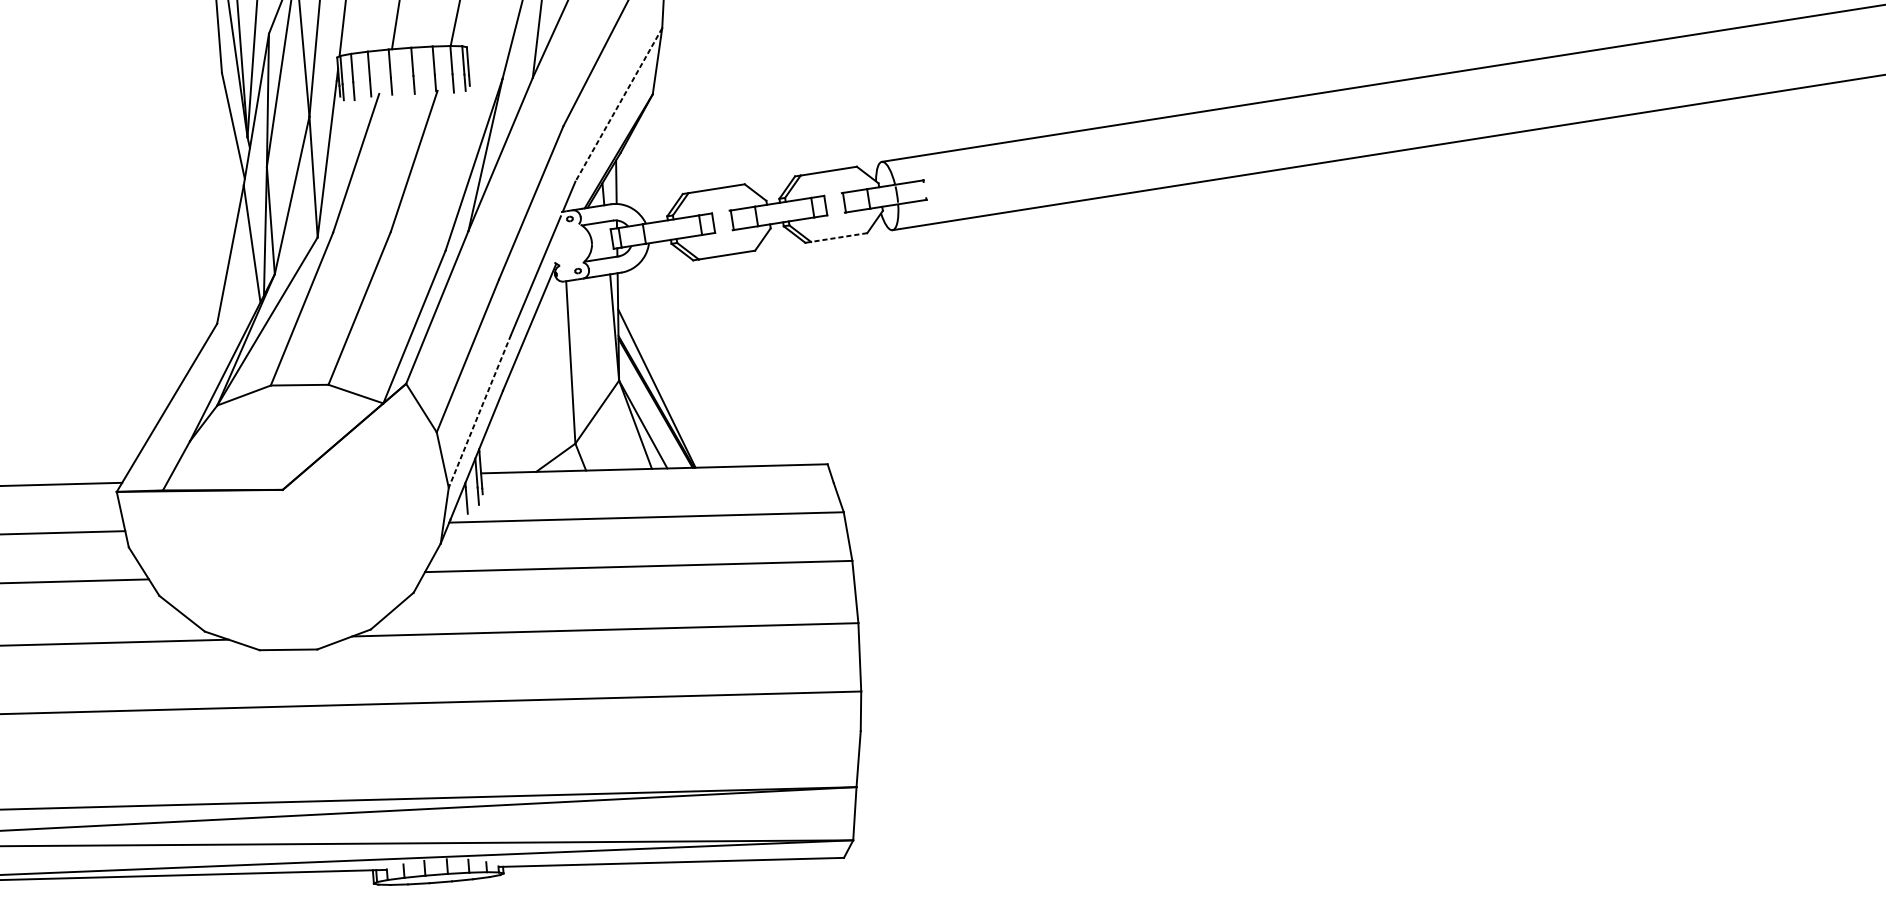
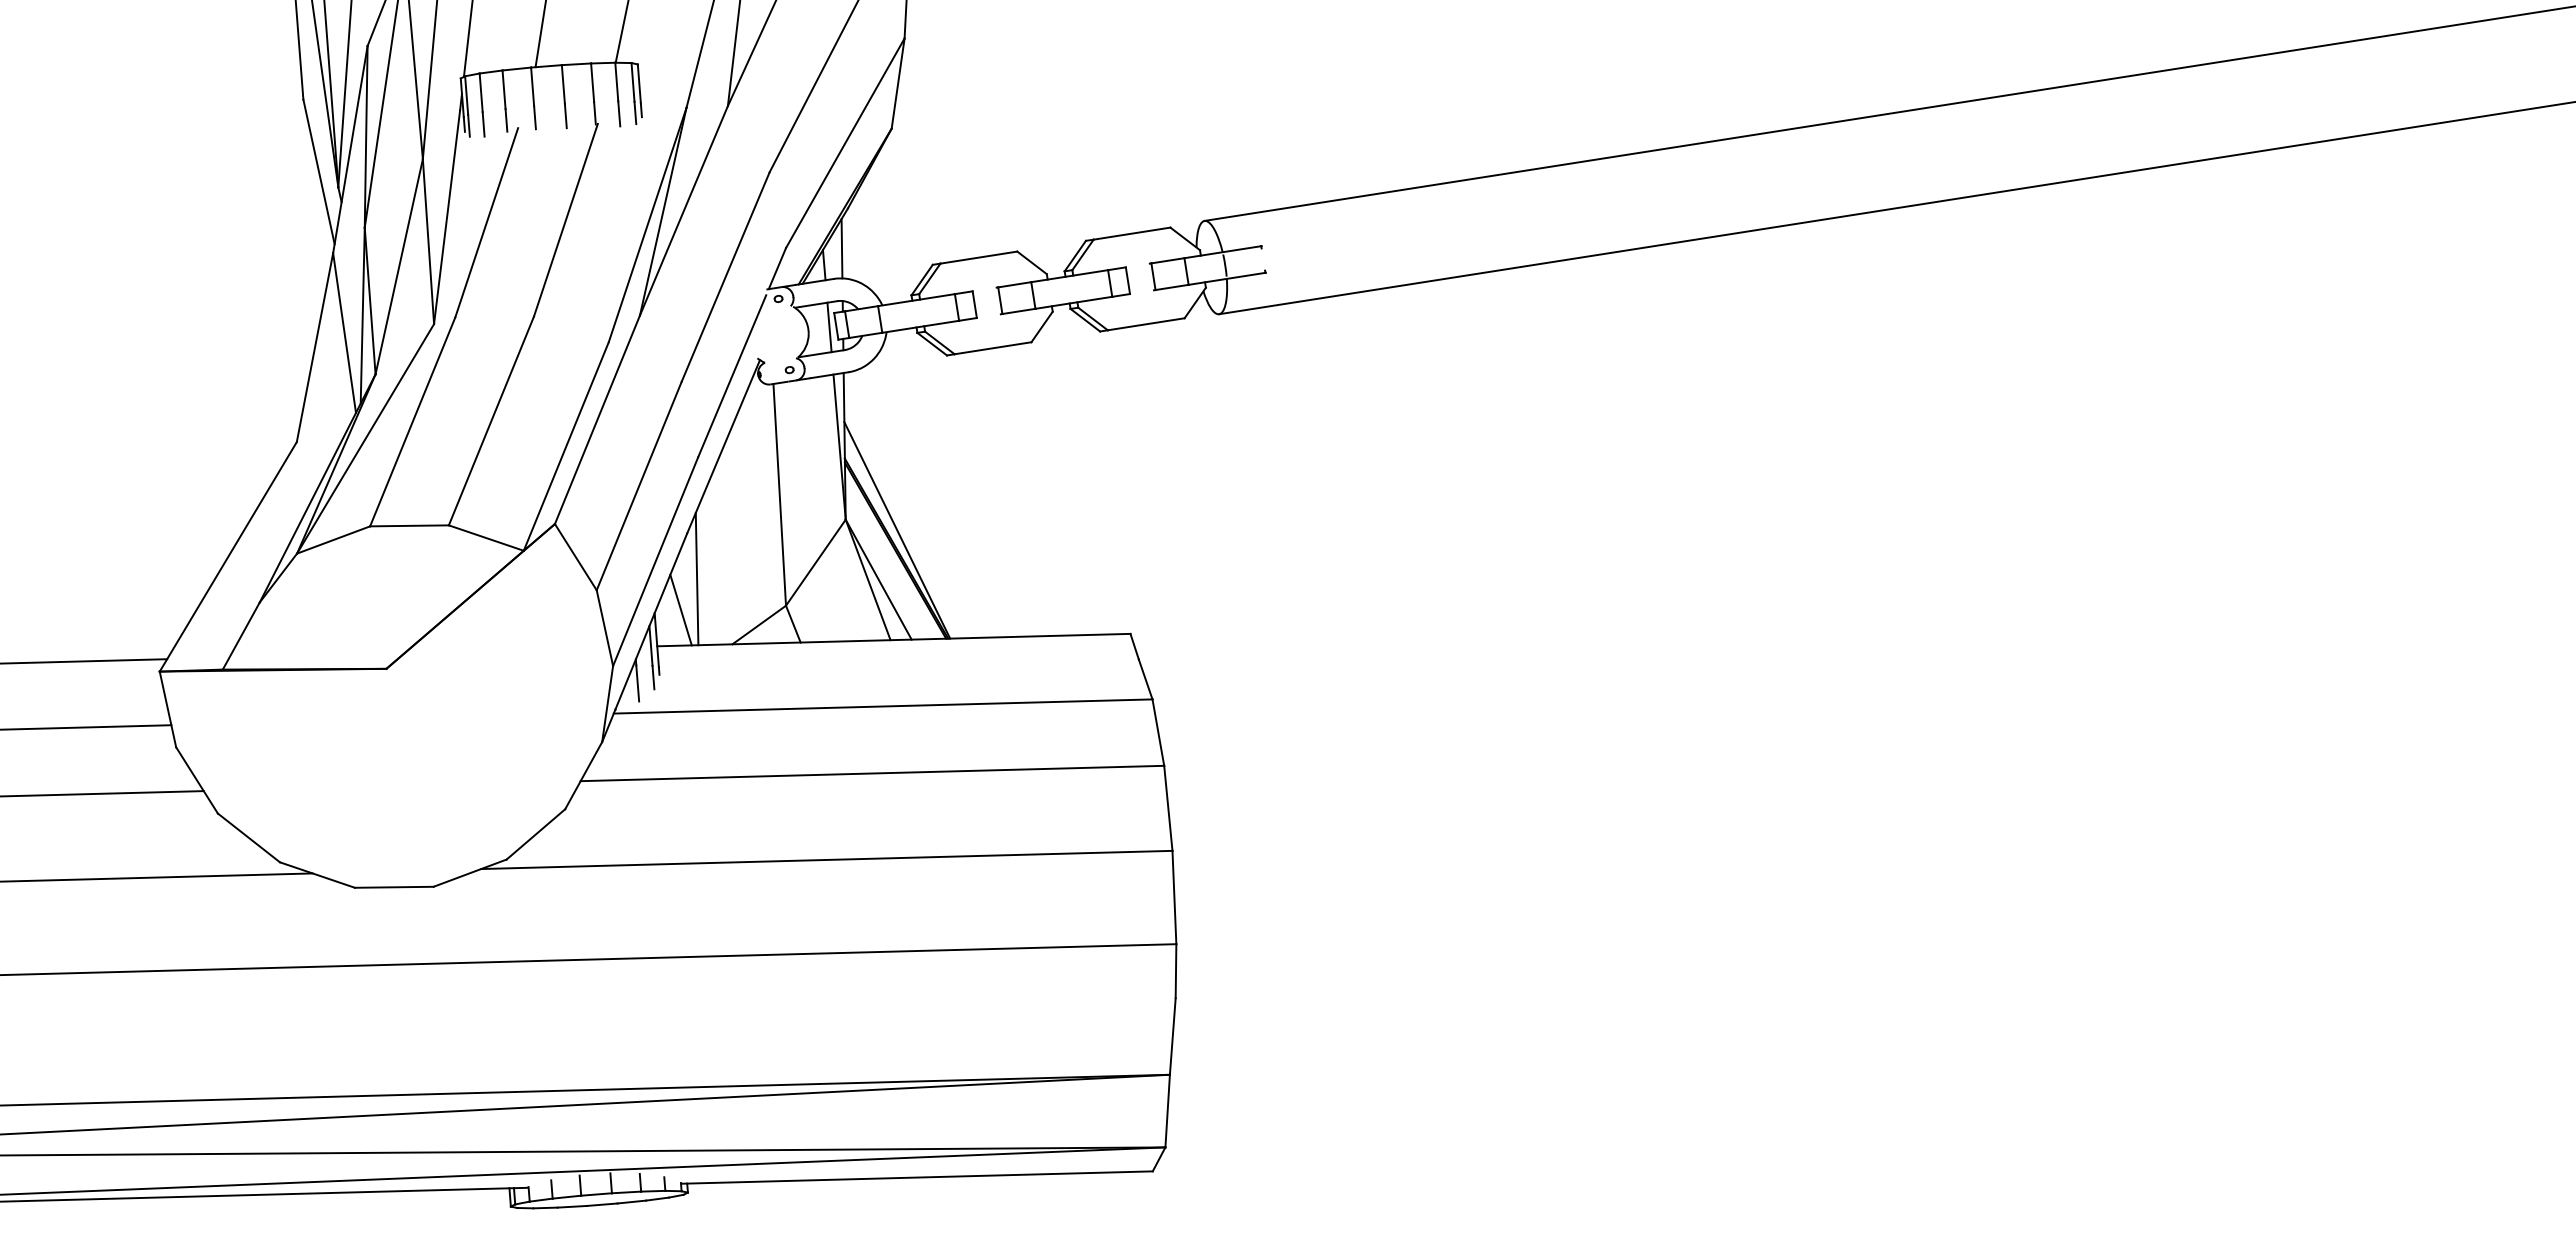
line: (618, 105) -> (845, 143), dashed -> solid
line: (839, 237) -> (1146, 324), dashed -> solid
line: (607, 239) -> (829, 327), added
line: (479, 411) -> (655, 561), dashed -> solid
line: (509, 423) -> (696, 578), added
line: (498, 446) -> (680, 609), added

